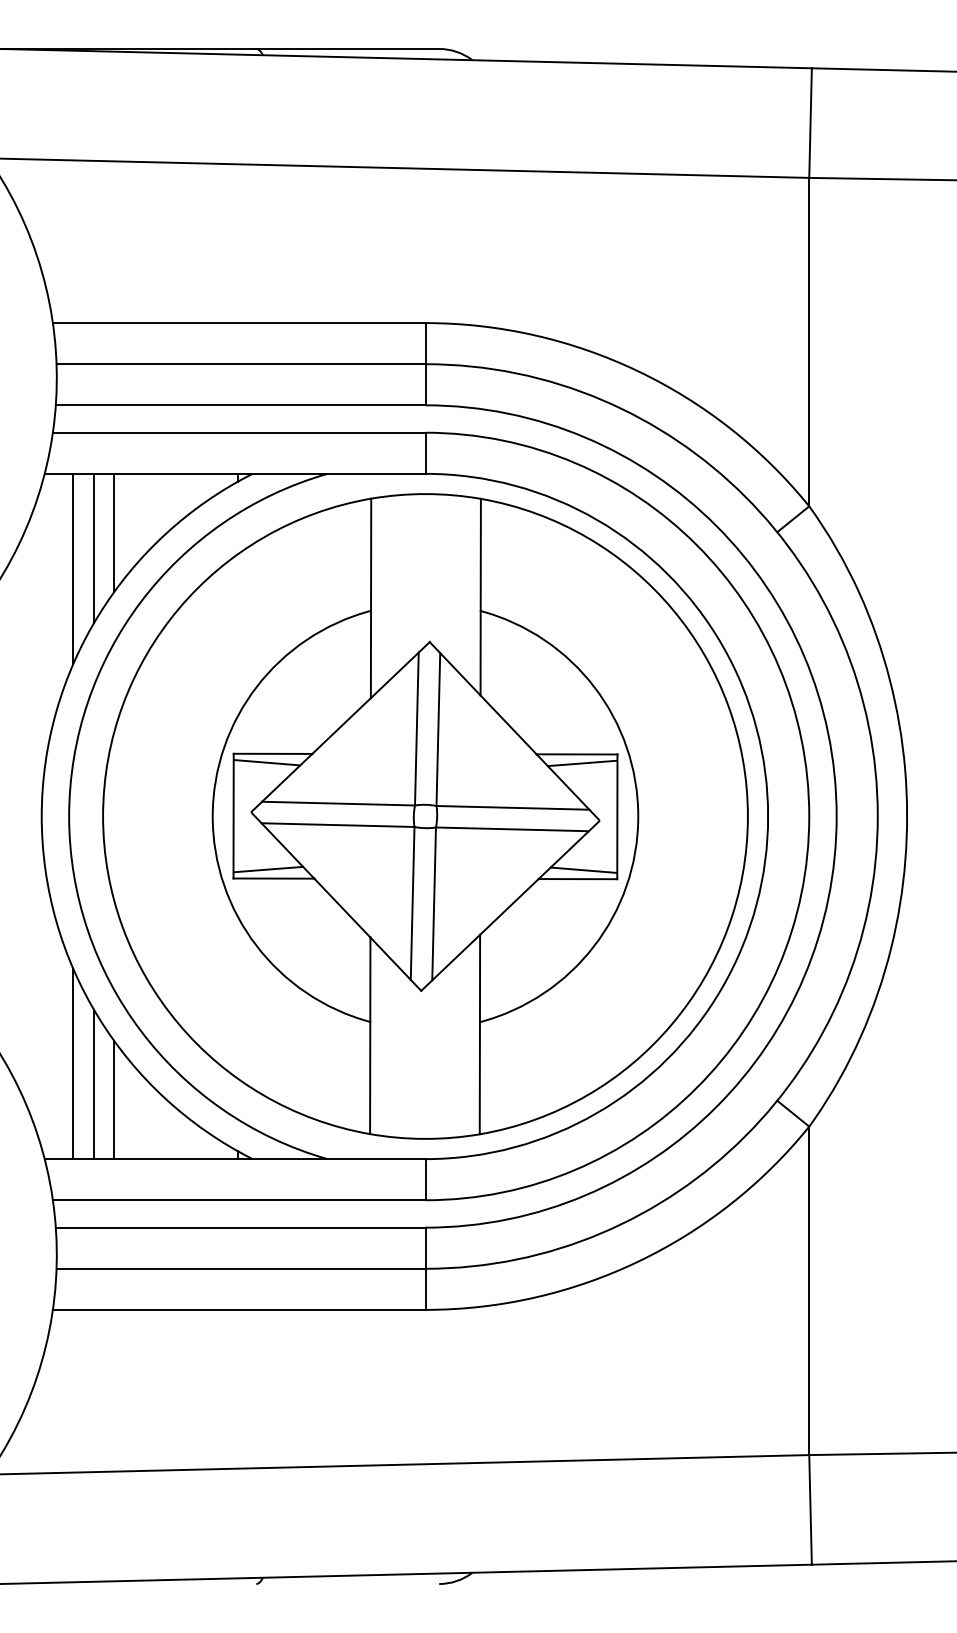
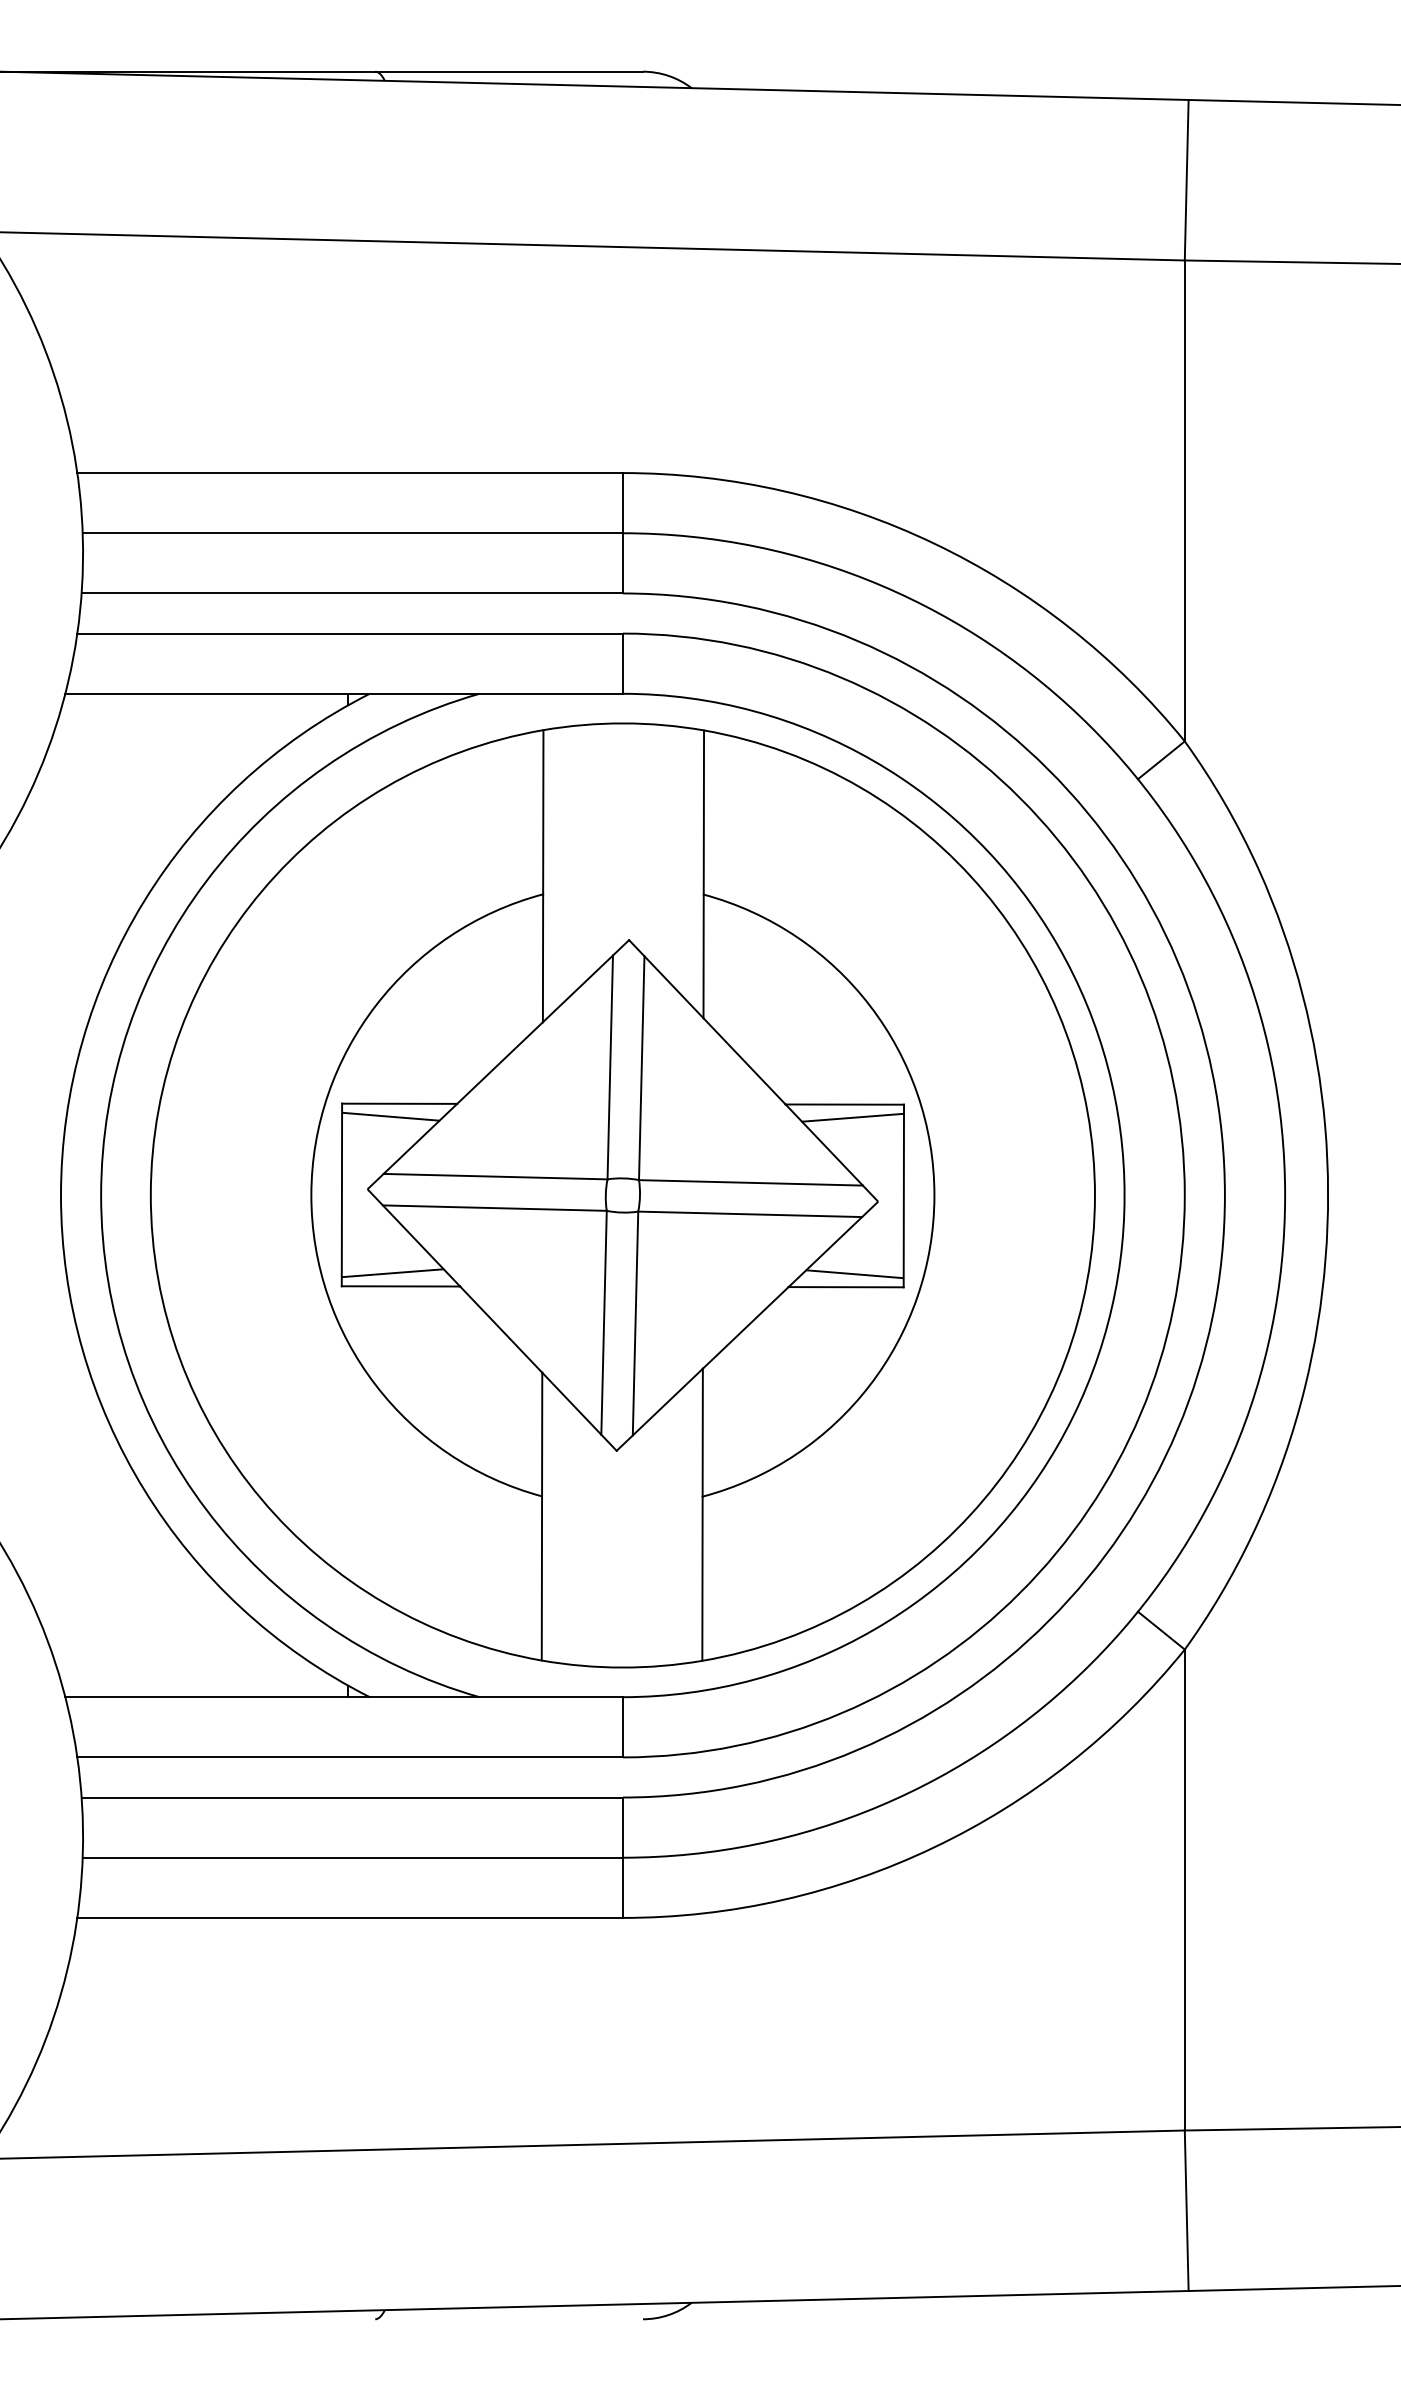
line: (114, 532) -> (167, 779), removed
line: (93, 548) -> (136, 803), removed
line: (73, 568) -> (107, 832), removed
line: (73, 1063) -> (107, 1557), removed
line: (93, 1084) -> (136, 1587), removed
line: (114, 1100) -> (167, 1611), removed

